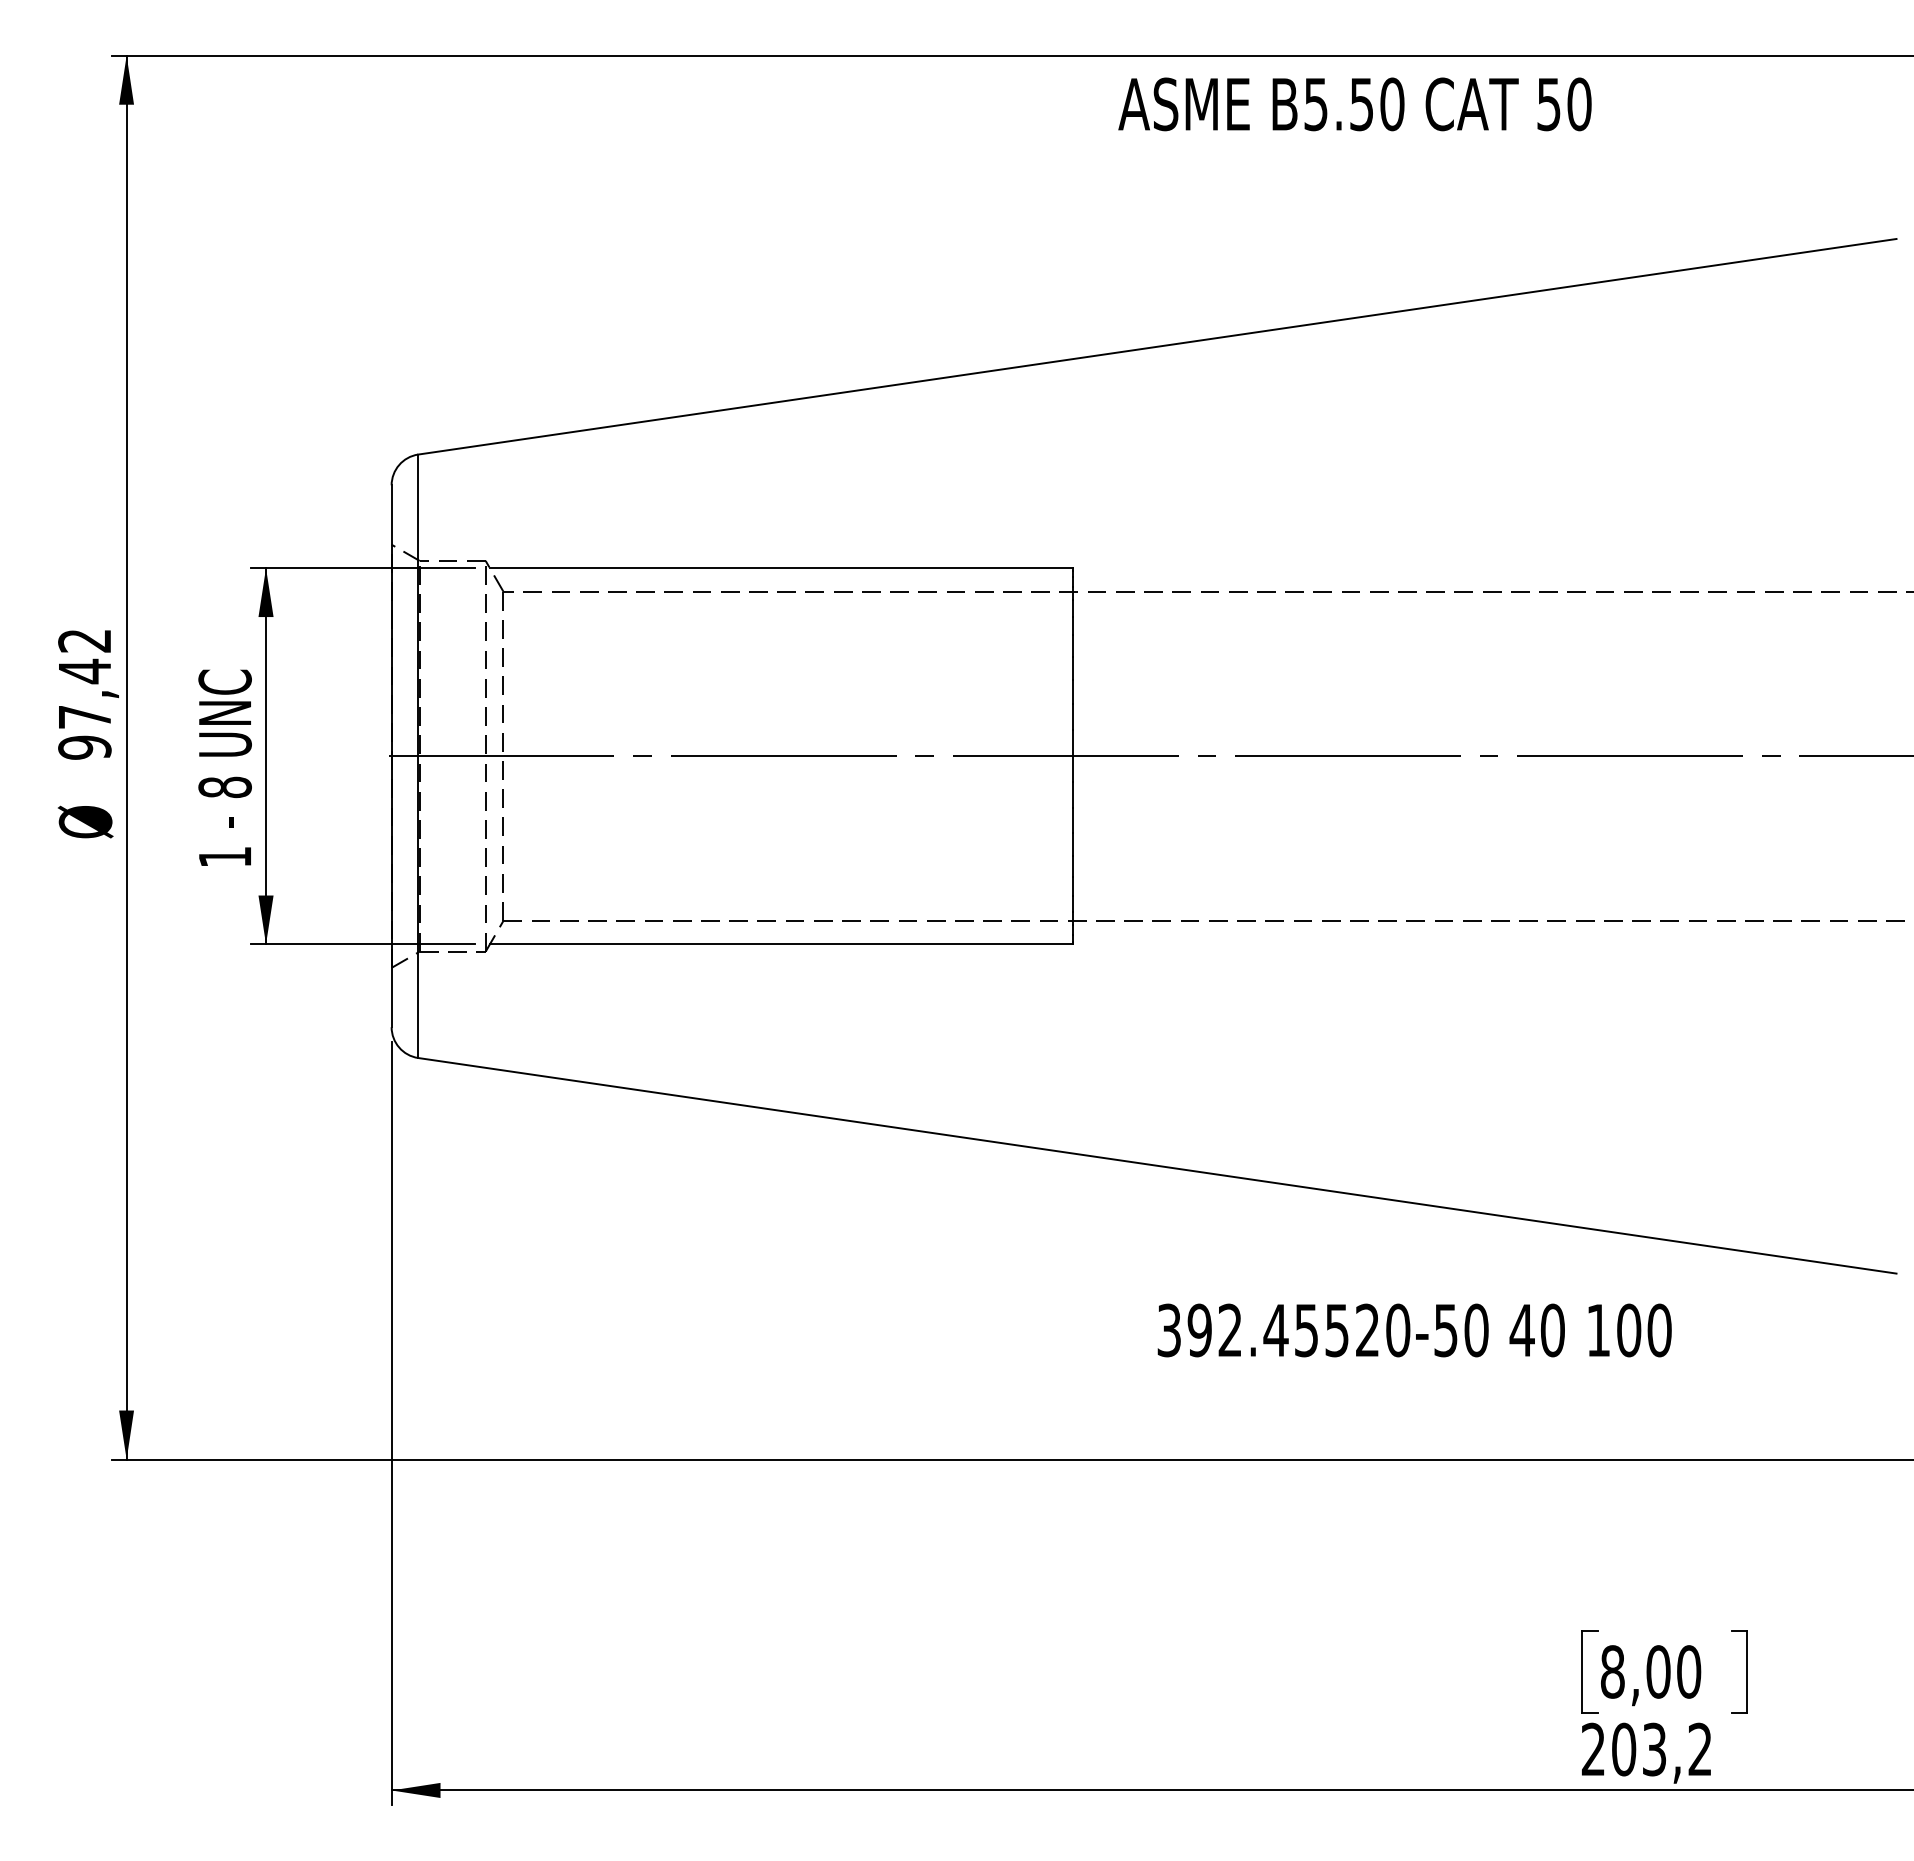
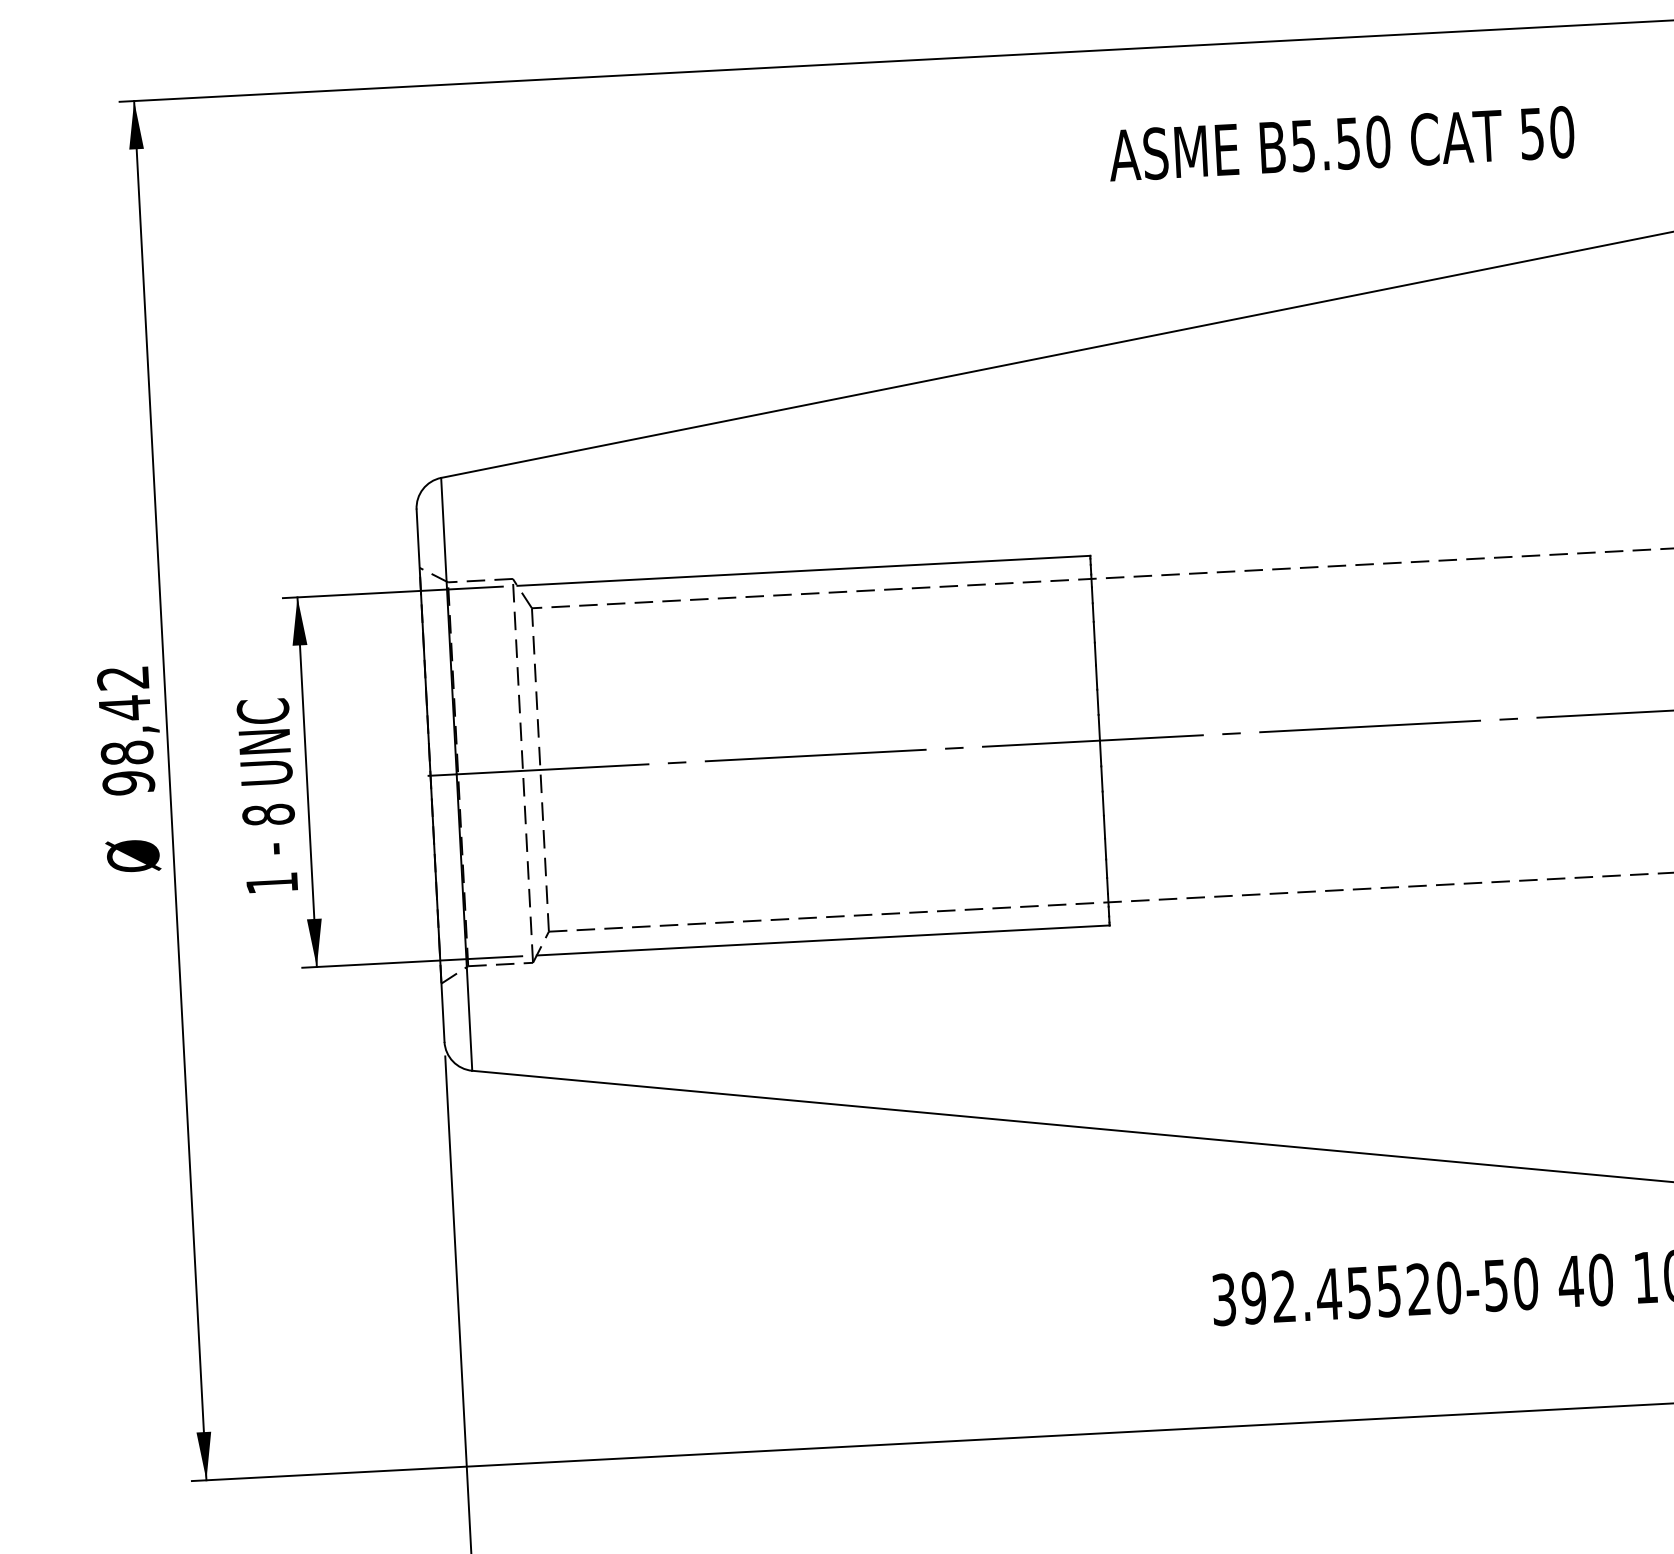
text: (1354, 104) -> (1341, 144), moved
text: (84, 717) -> (126, 753), 97,42 -> 98,42

